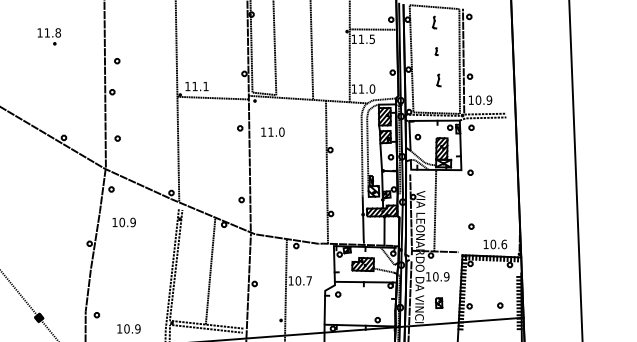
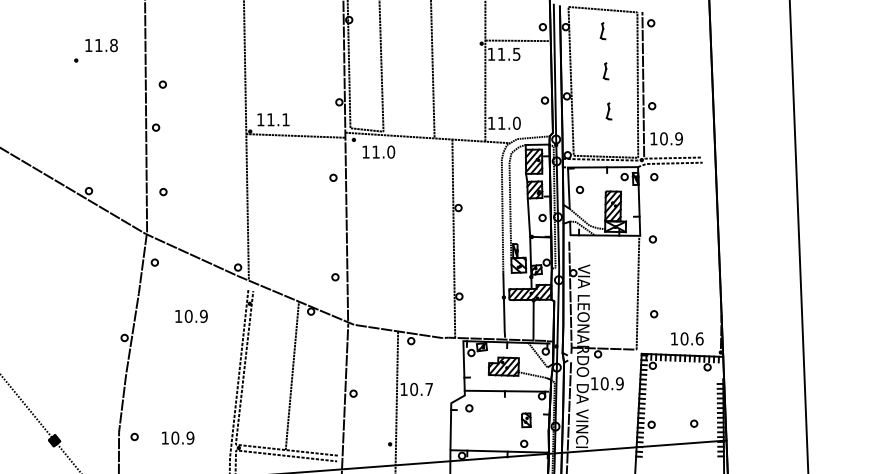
text: (49, 32) -> (101, 45), moved
part: (436, 51) -> (605, 71), size x1.67
text: (272, 131) -> (378, 151), moved
line: (434, 211) -> (637, 293), moved
text: (124, 221) -> (191, 315), moved
part: (439, 303) -> (526, 420), moved
text: (129, 328) -> (178, 437), moved

